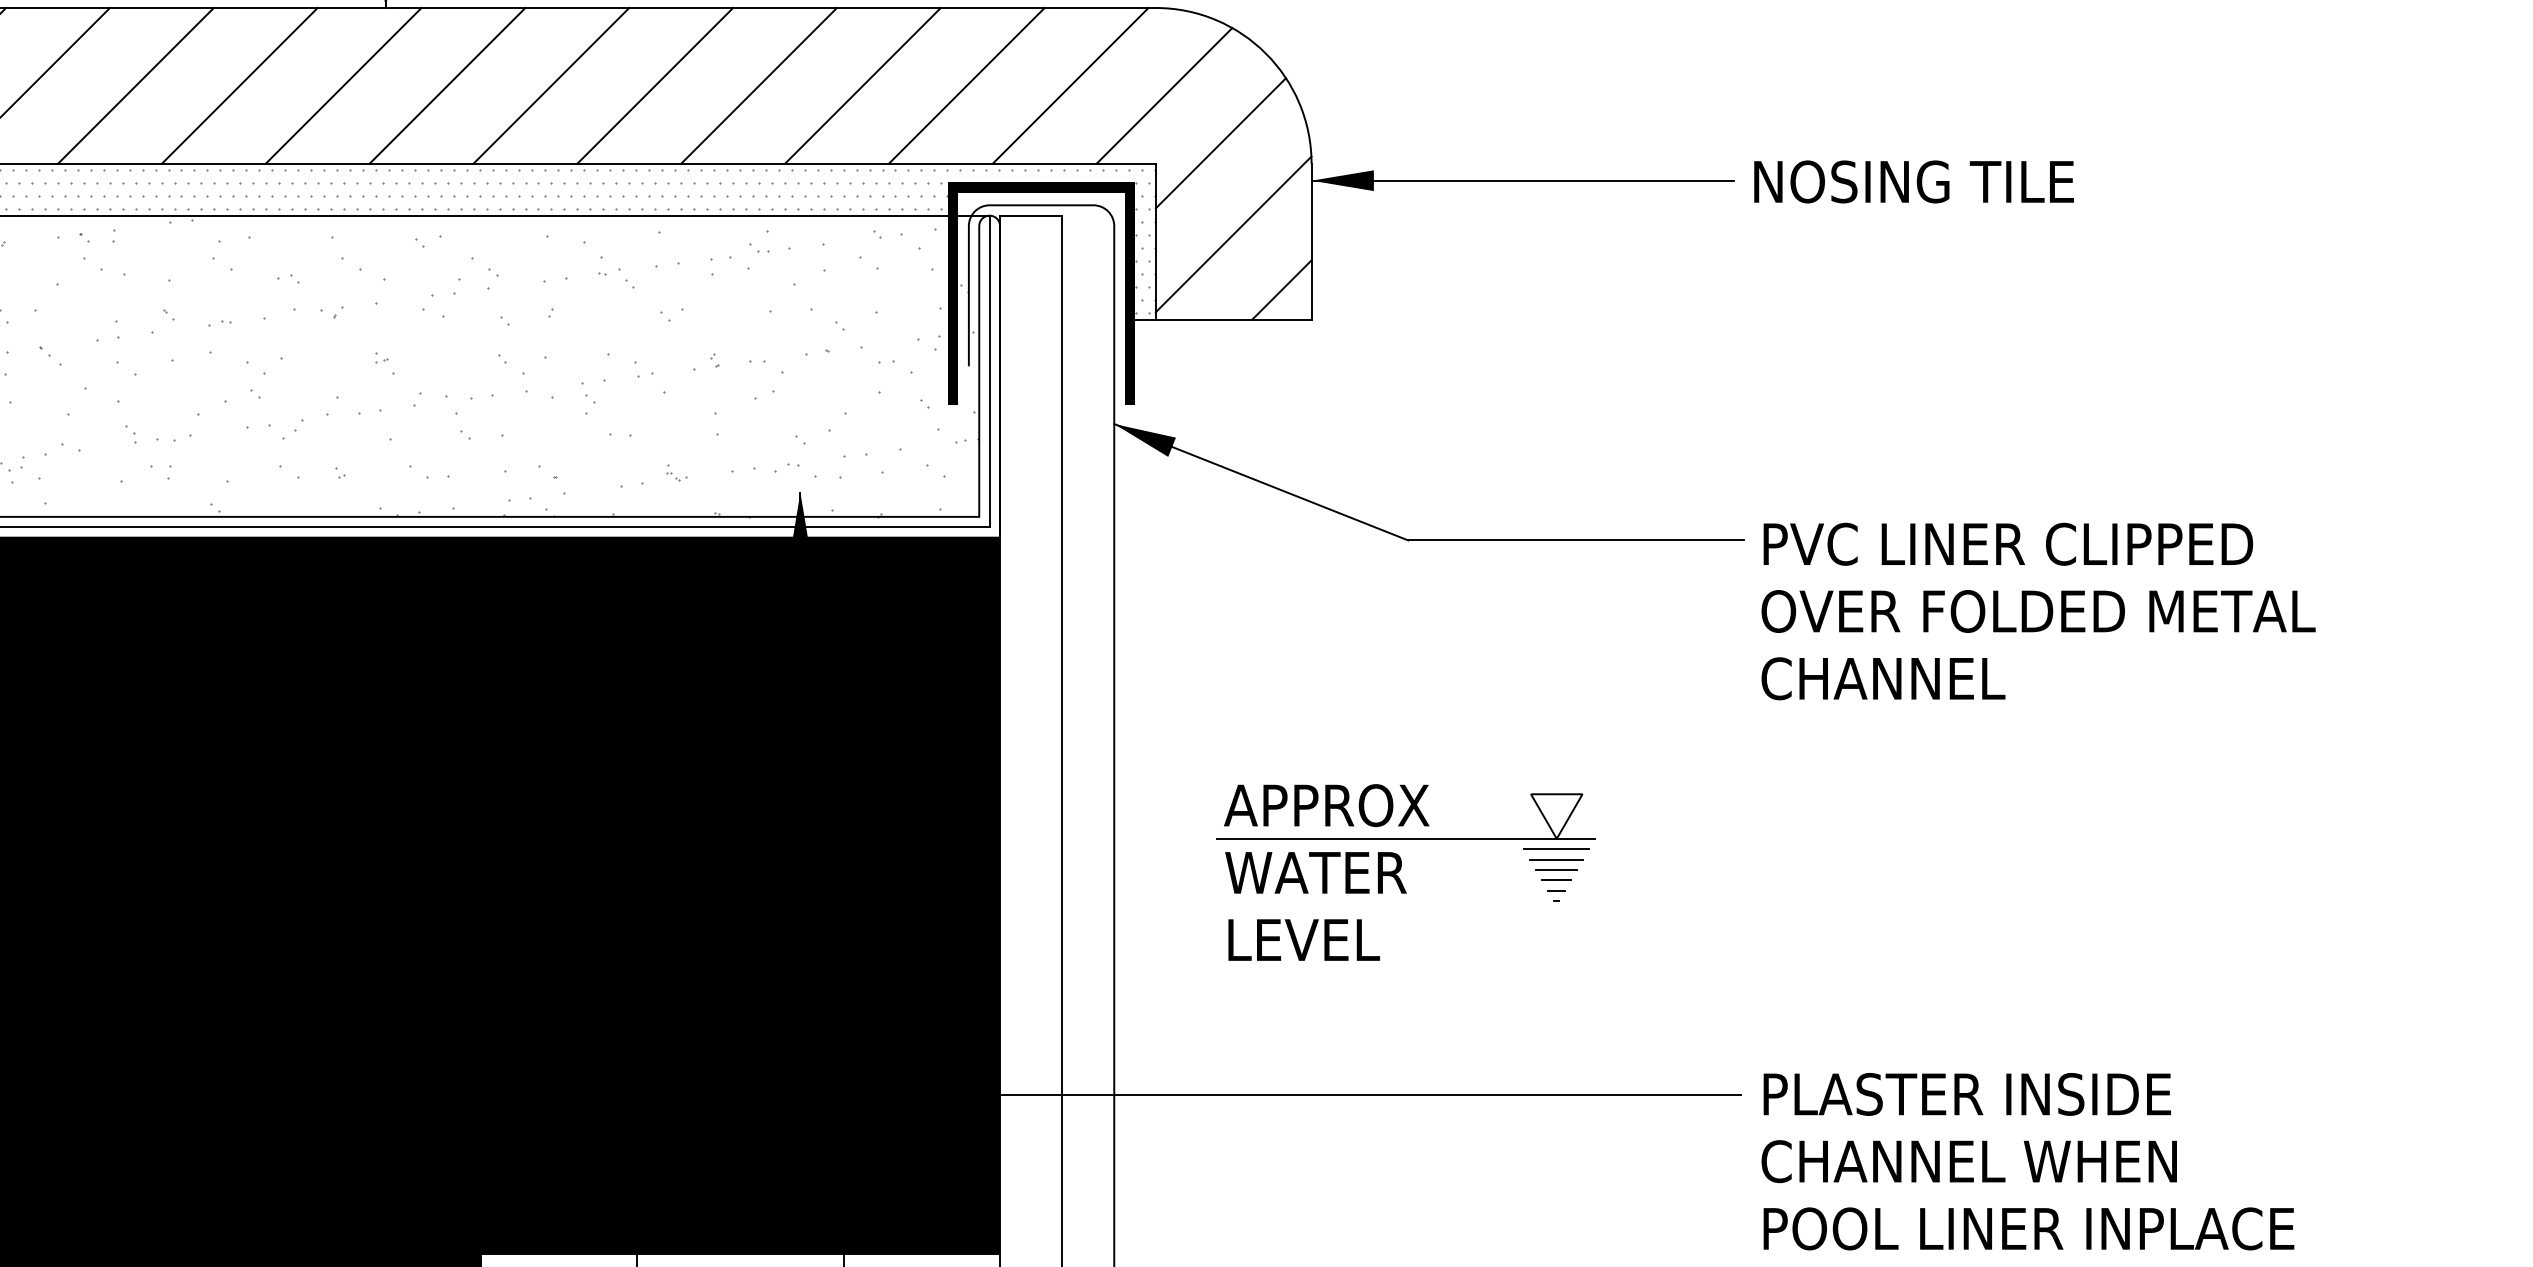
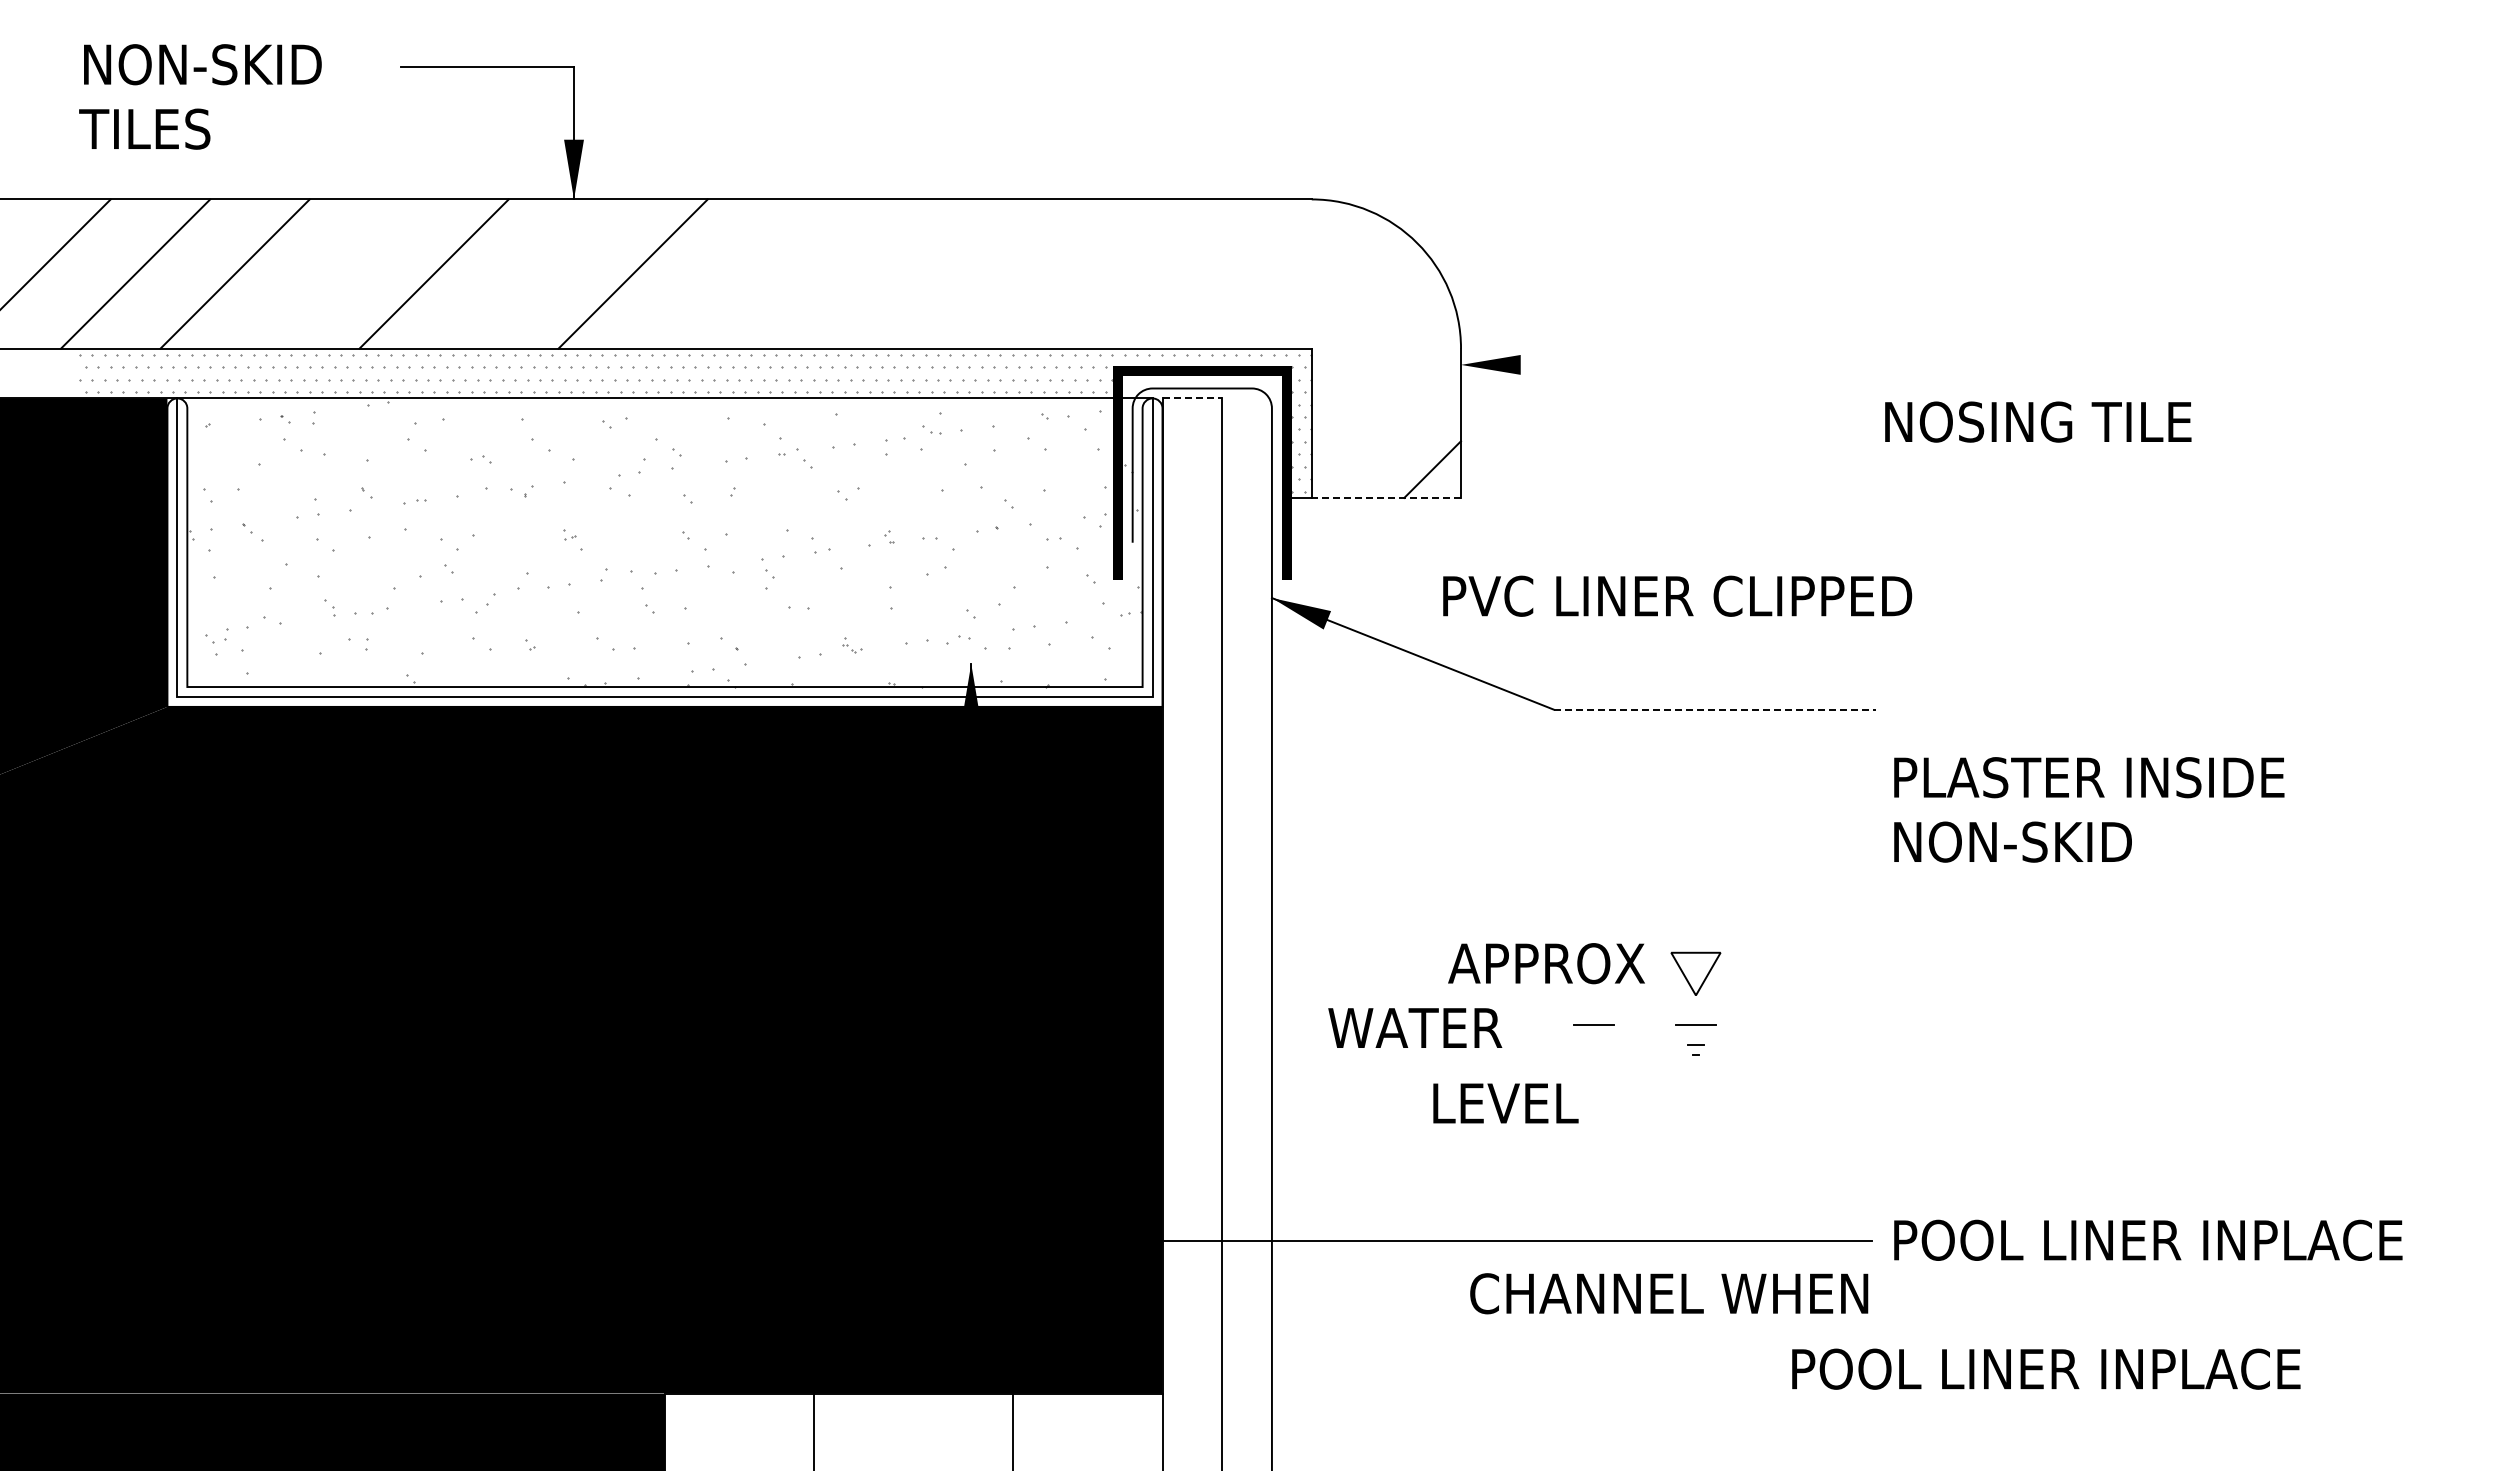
line: (135, 85) -> (334, 273), removed
line: (343, 85) -> (533, 273), removed
line: (551, 85) -> (732, 273), removed
line: (654, 85) -> (831, 273), removed
line: (758, 85) -> (931, 273), removed
line: (862, 85) -> (1030, 273), removed
line: (966, 85) -> (1130, 273), removed
line: (1069, 85) -> (1229, 273), removed
line: (1164, 95) -> (1320, 283), removed
line: (1220, 142) -> (1373, 328), removed
line: (1522, 180) -> (1663, 364), removed
text: (1914, 181) -> (2038, 421), moved
line: (1031, 215) -> (1192, 398), solid -> dashed
line: (1232, 233) -> (1385, 415), removed
line: (1233, 319) -> (1386, 497), solid -> dashed
line: (1576, 540) -> (1714, 709), solid -> dashed
text: (2008, 543) -> (1677, 595), moved
text: (2038, 611) -> (2157, 777), OVER FOLDED METAL -> PLASTER INSIDE
text: (1886, 678) -> (2011, 841), CHANNEL -> NON-SKID
text: (1326, 805) -> (1546, 963), moved
line: (1406, 838) -> (1551, 995), removed
line: (1556, 848) -> (1695, 1004), removed
line: (1556, 859) -> (1695, 1015), removed
line: (1449, 869) -> (1593, 1024), added
text: (1316, 872) -> (1415, 1027), moved
line: (1556, 880) -> (1695, 1035), removed
text: (1303, 940) -> (1505, 1103), moved
text: (2042, 1093) -> (2161, 1239), PLASTER INSIDE -> POOL LINER INPLACE
text: (1969, 1161) -> (1669, 1293), moved
text: (2029, 1228) -> (2046, 1368), moved

